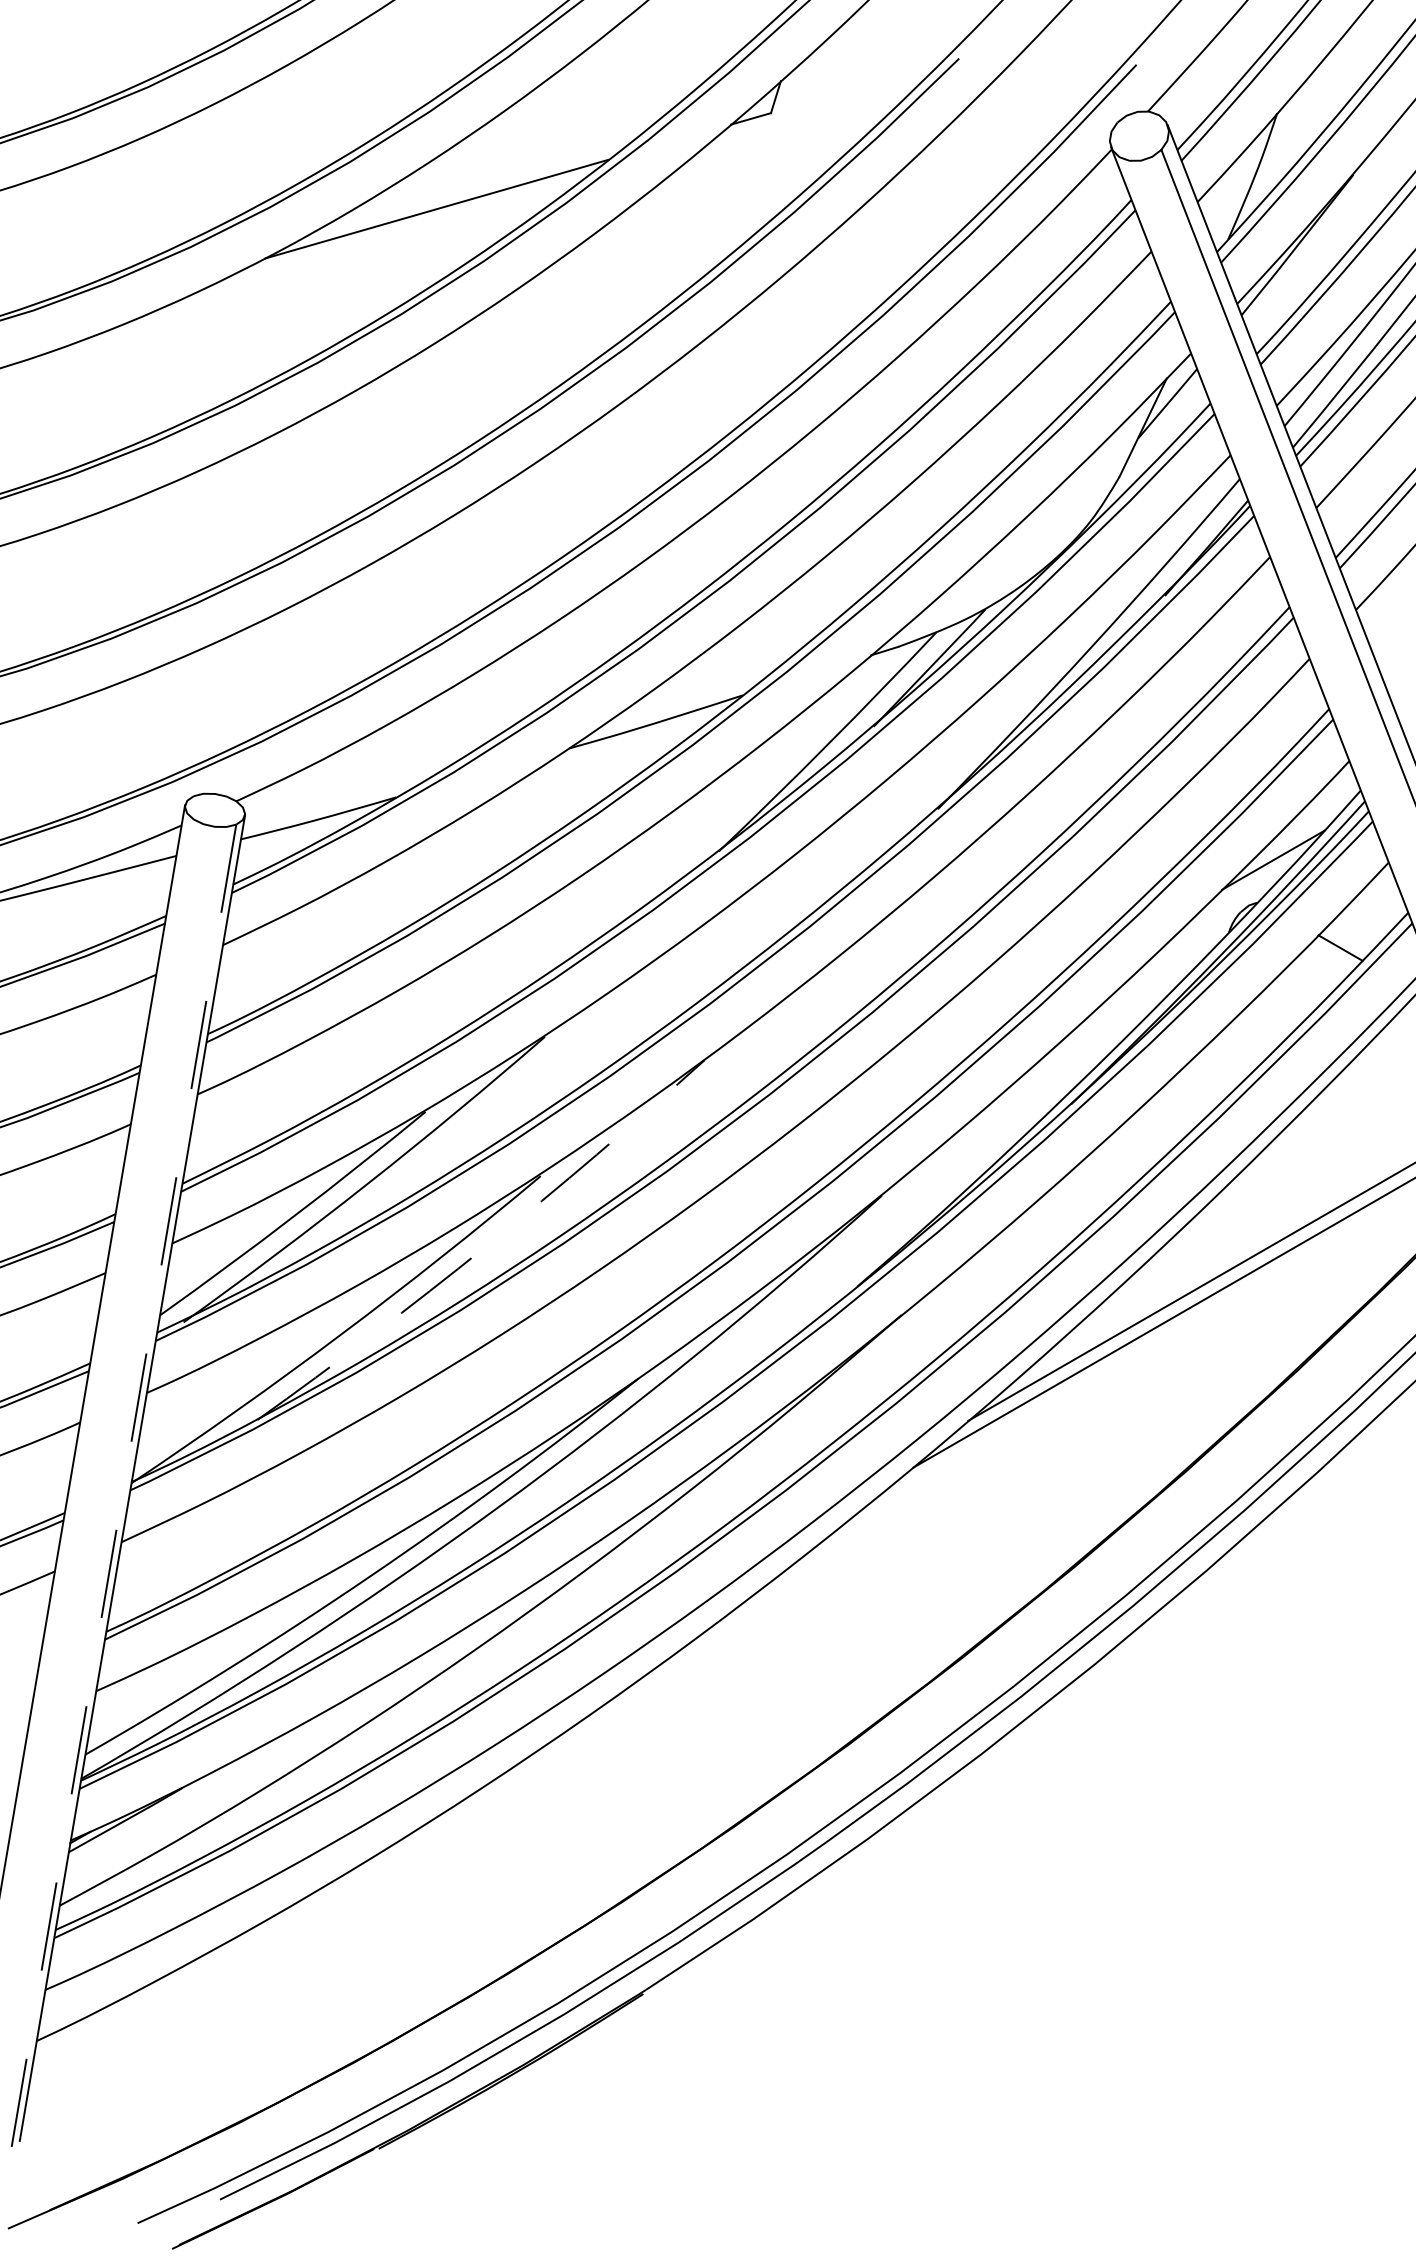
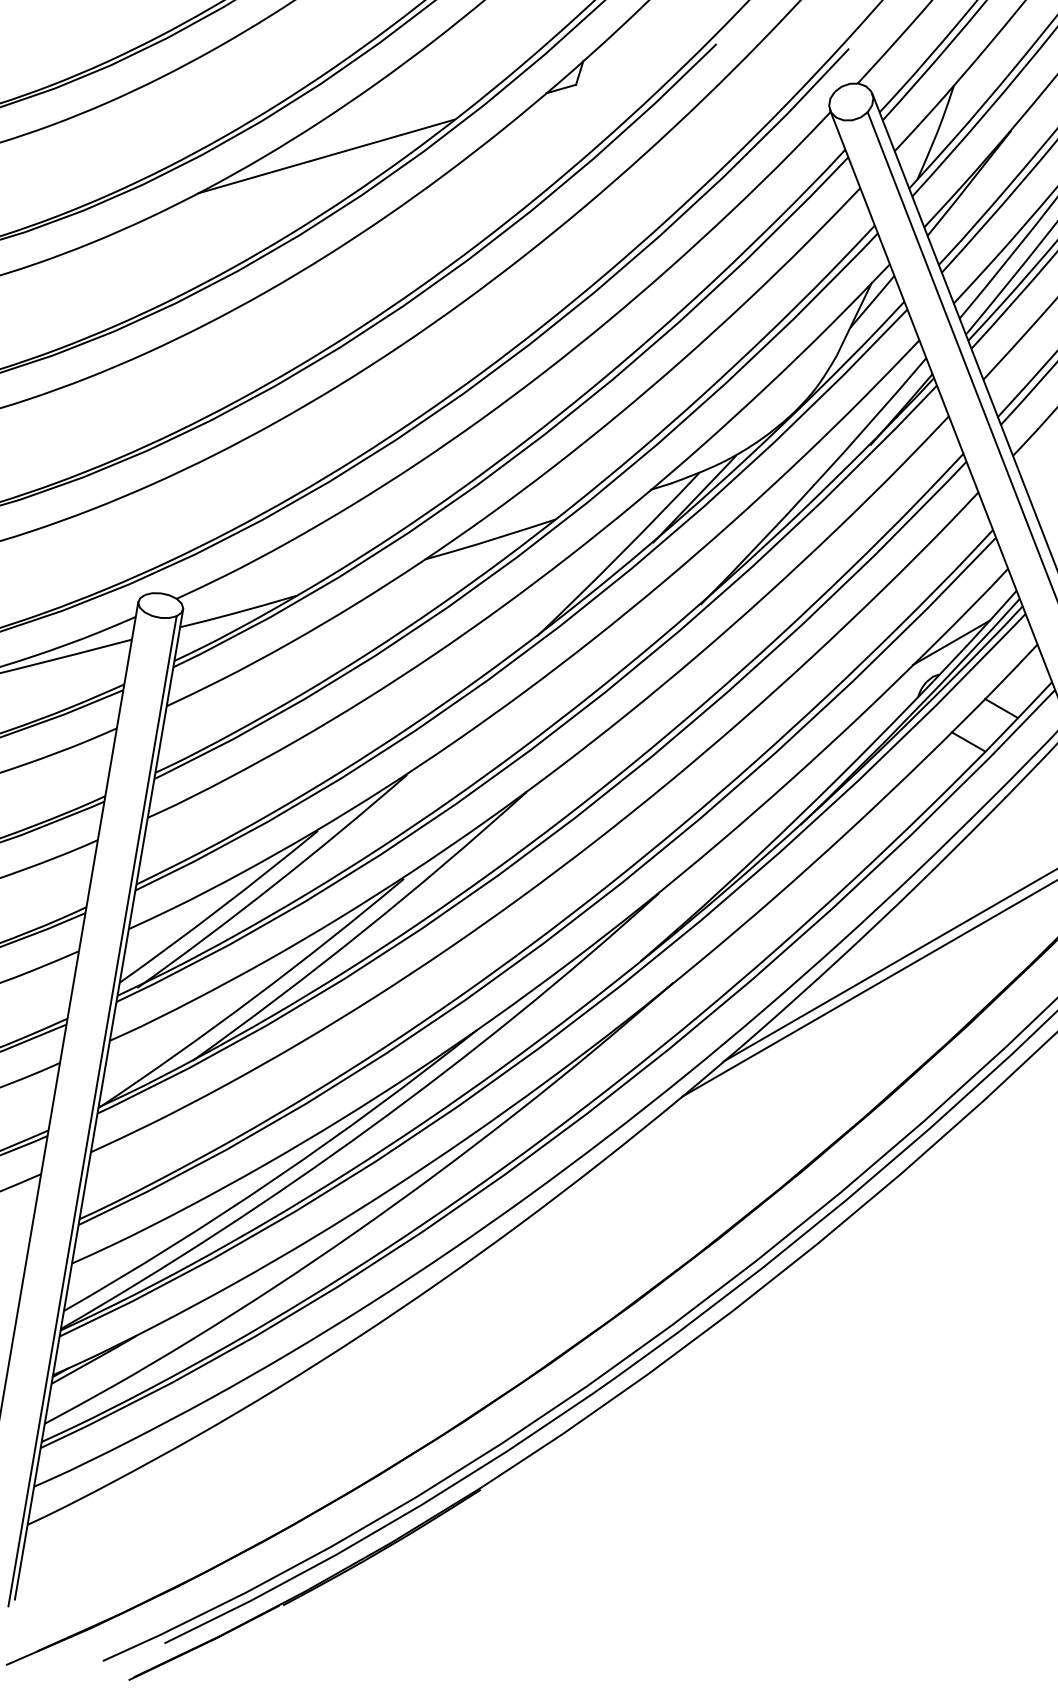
line: (1295, 992) -> (967, 741), added
arc: (486, 1246) -> (363, 931), dashed -> solid
line: (123, 1487) -> (92, 1111), dashed -> solid

